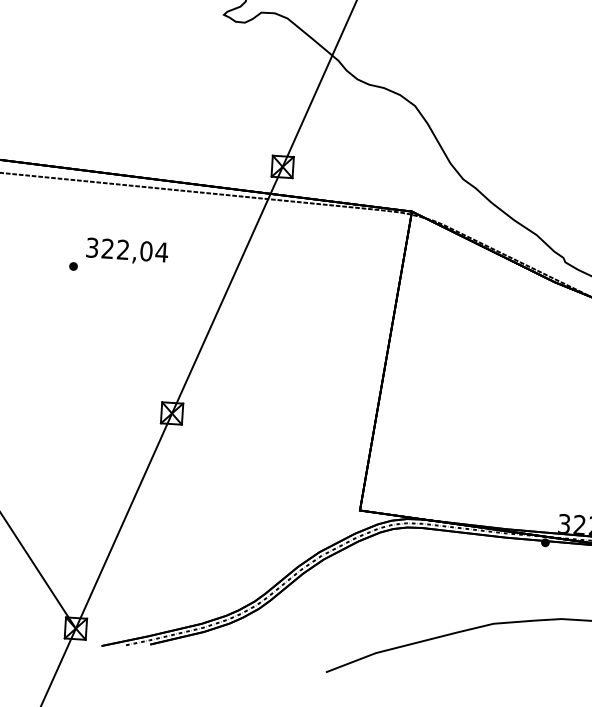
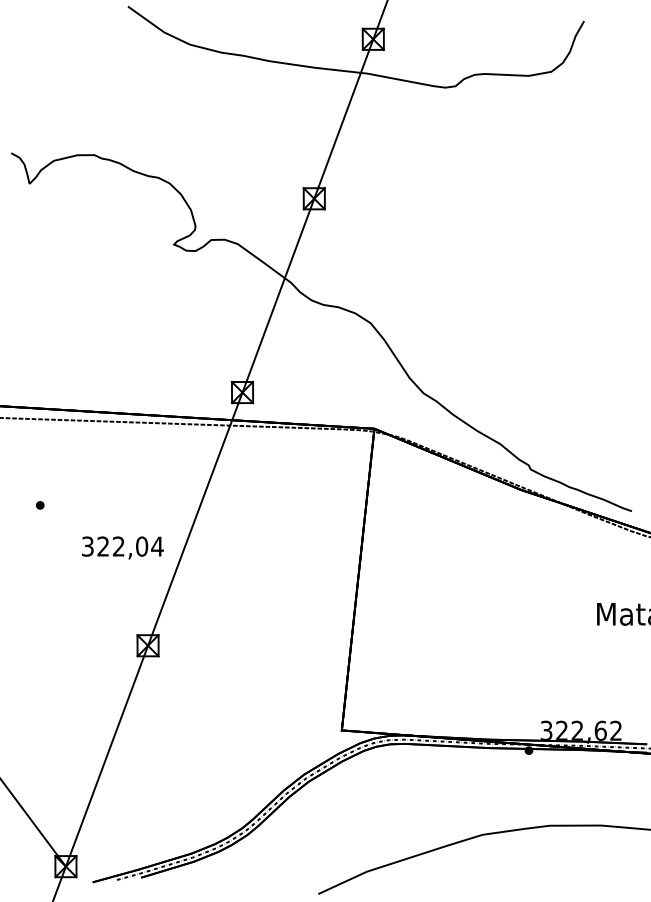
text: (126, 250) -> (122, 547), moved

